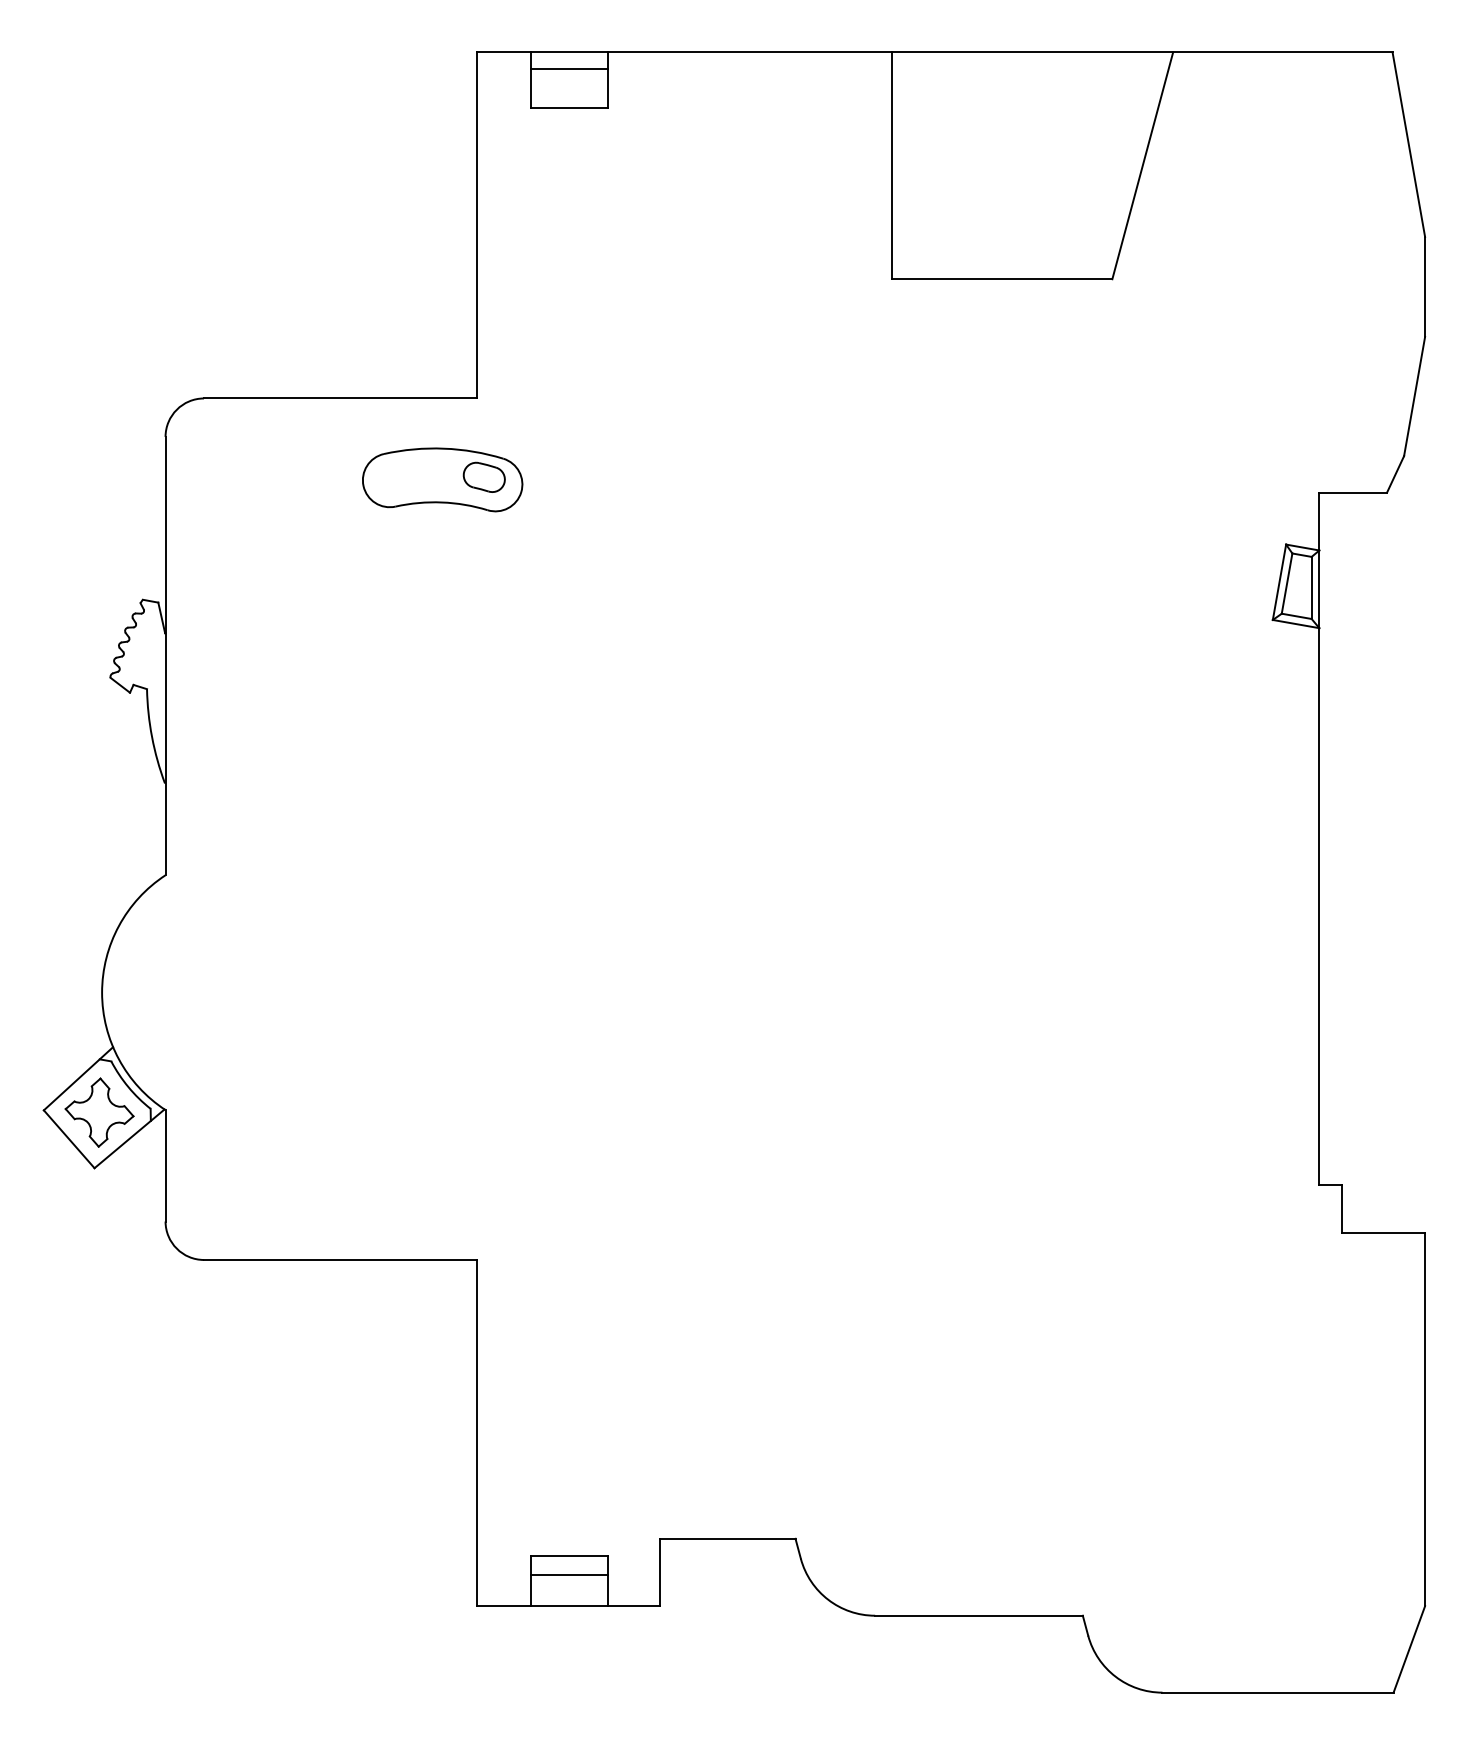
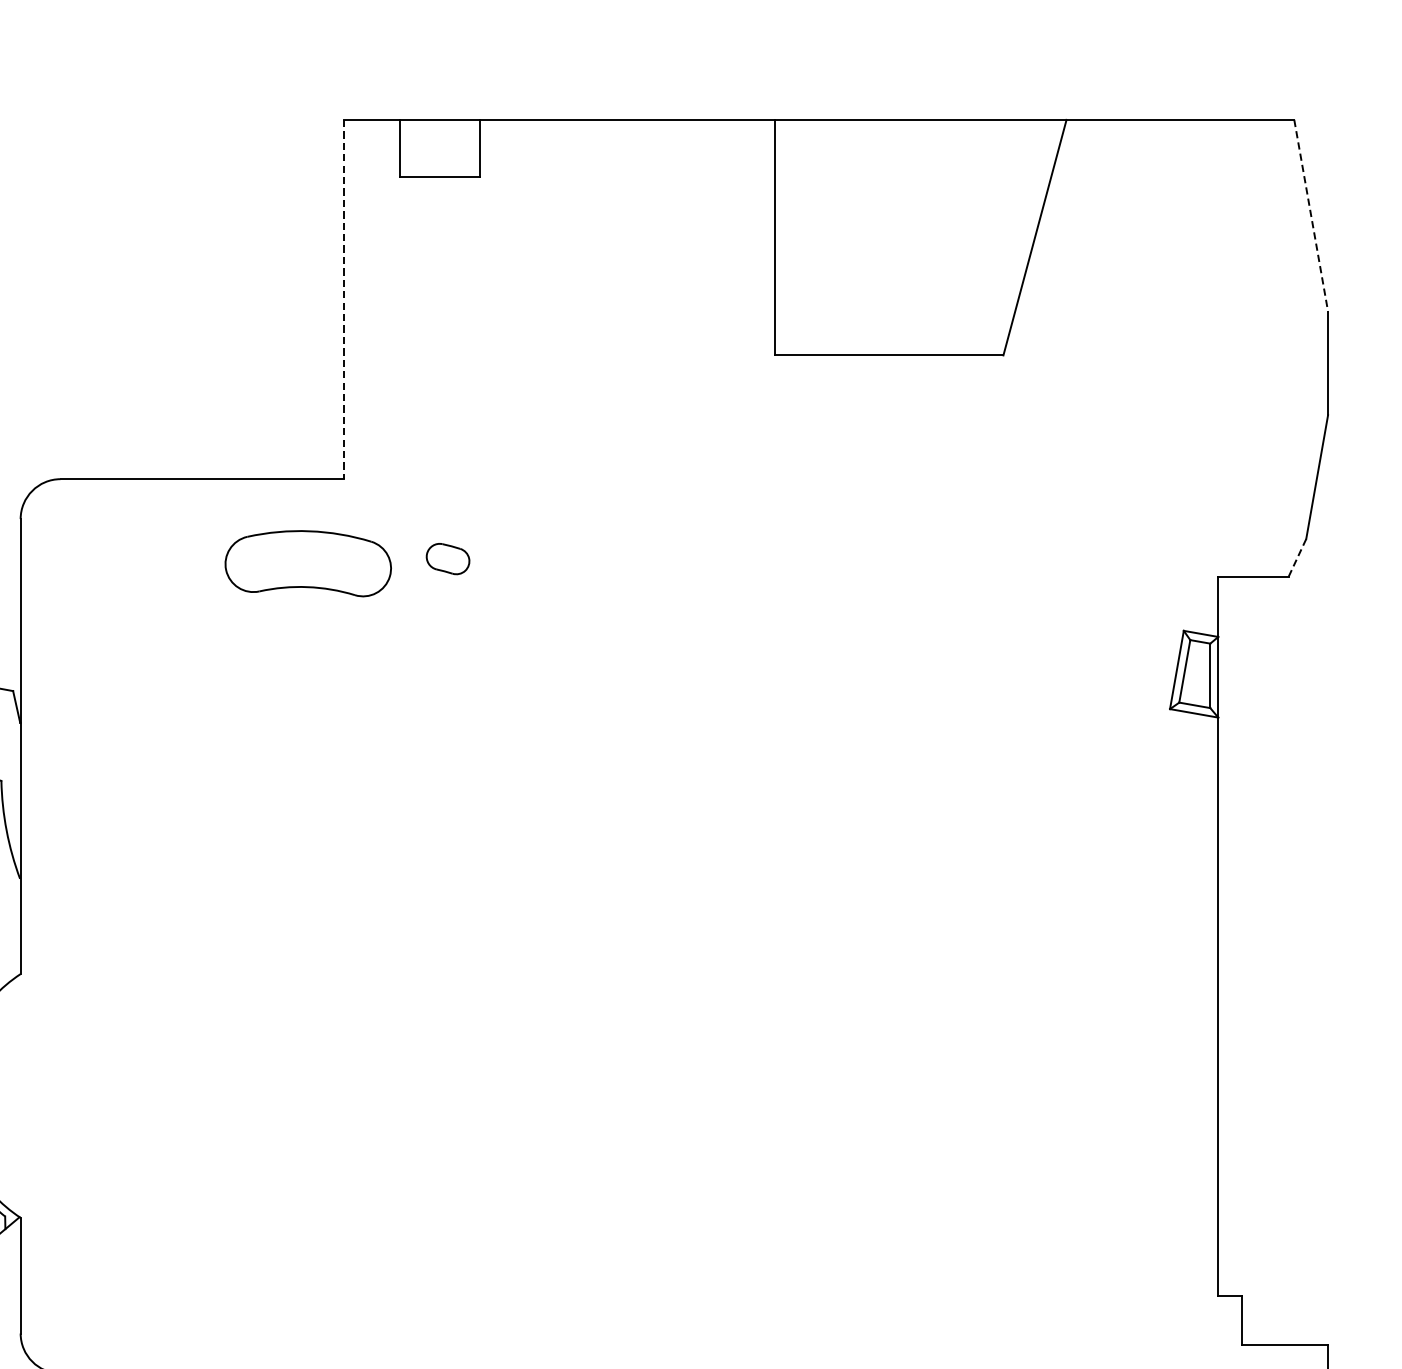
line: (568, 69) -> (438, 137), removed
line: (1408, 144) -> (1310, 215), solid -> dashed
line: (477, 225) -> (344, 299), solid -> dashed
line: (1395, 474) -> (1297, 558), solid -> dashed
part: (483, 476) -> (447, 558), moved

